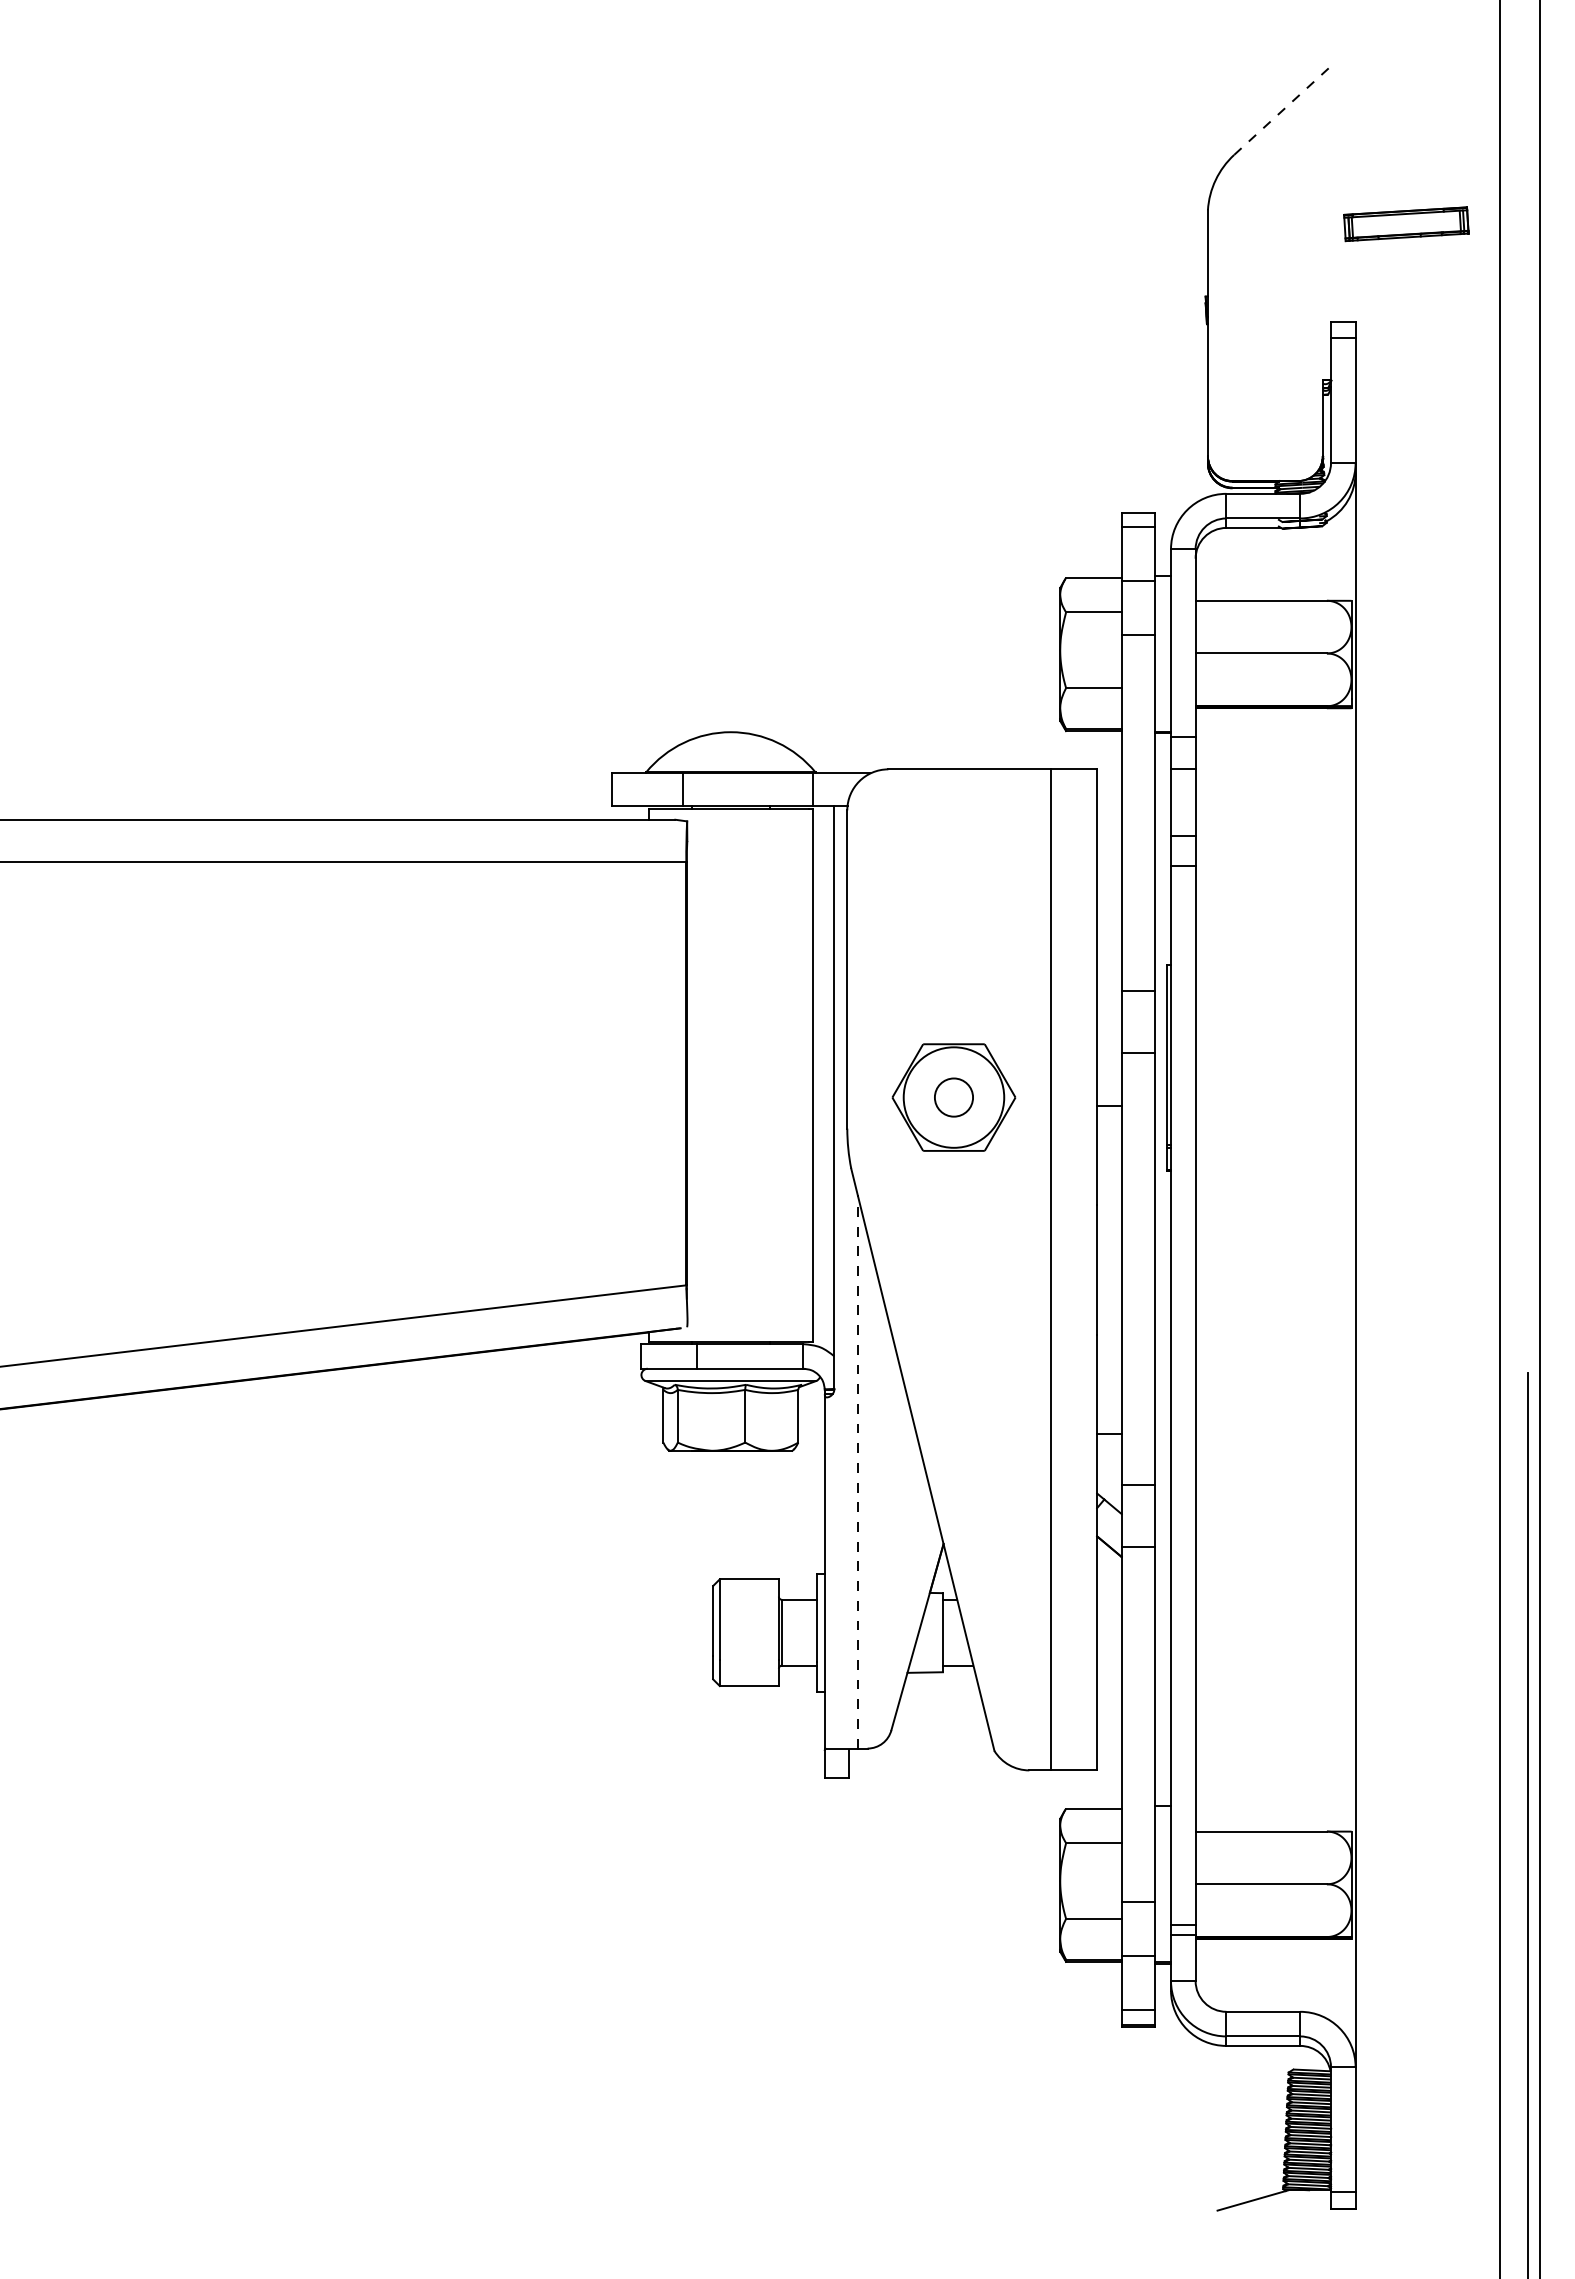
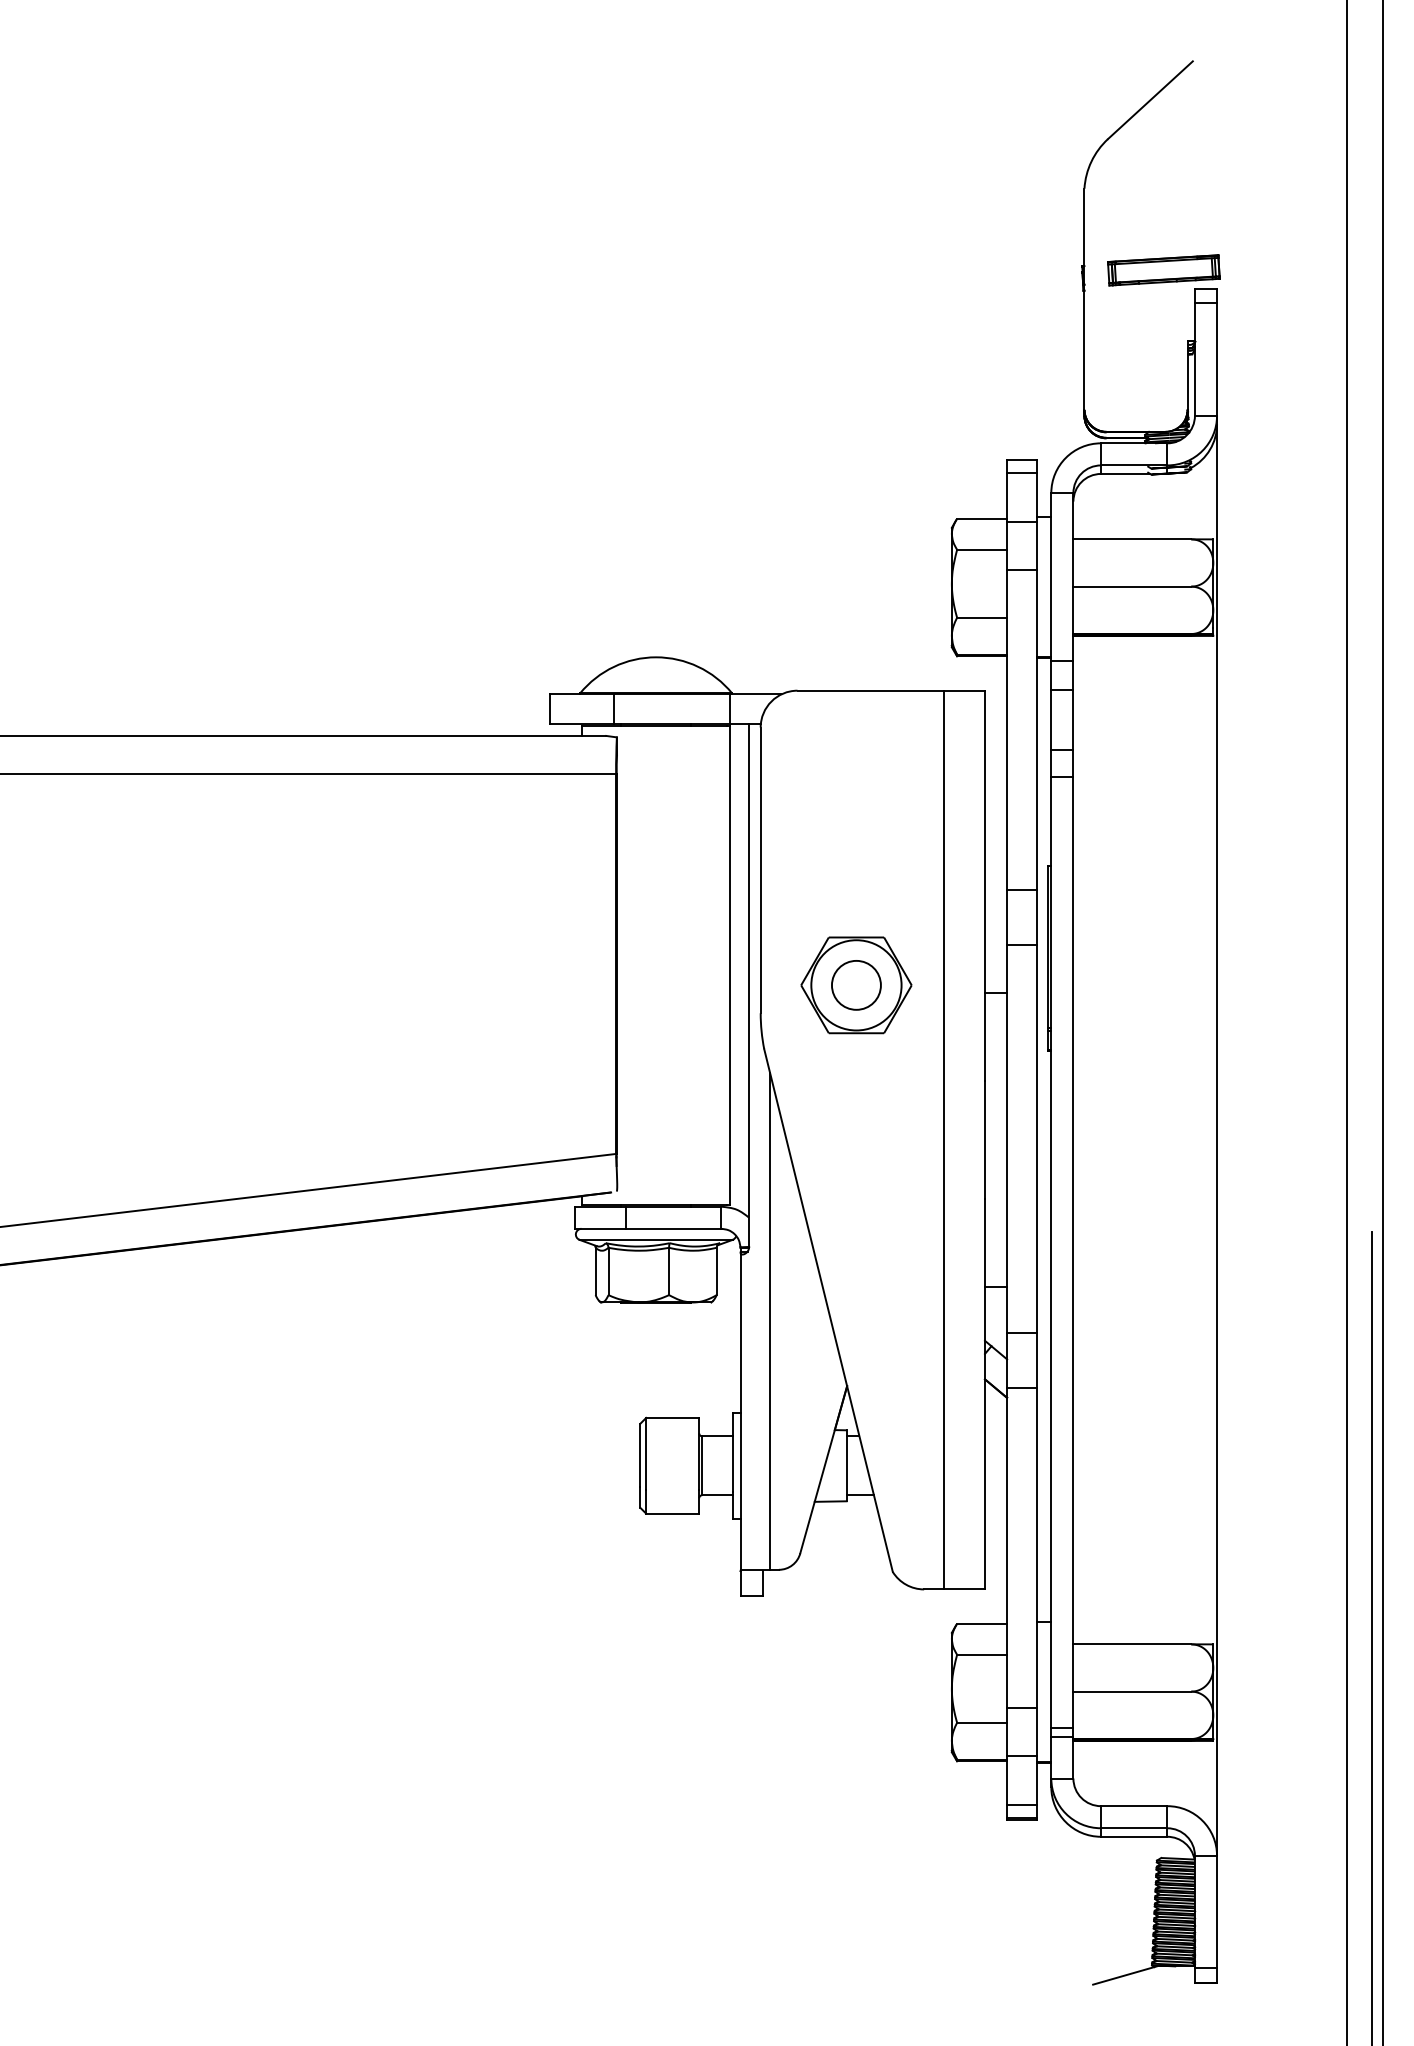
line: (1281, 111) -> (1150, 100), dashed -> solid
part: (1406, 224) -> (1163, 270), moved
circle: (953, 1097) -> (856, 985), size x1.43
line: (857, 1471) -> (769, 1321), dashed -> solid

